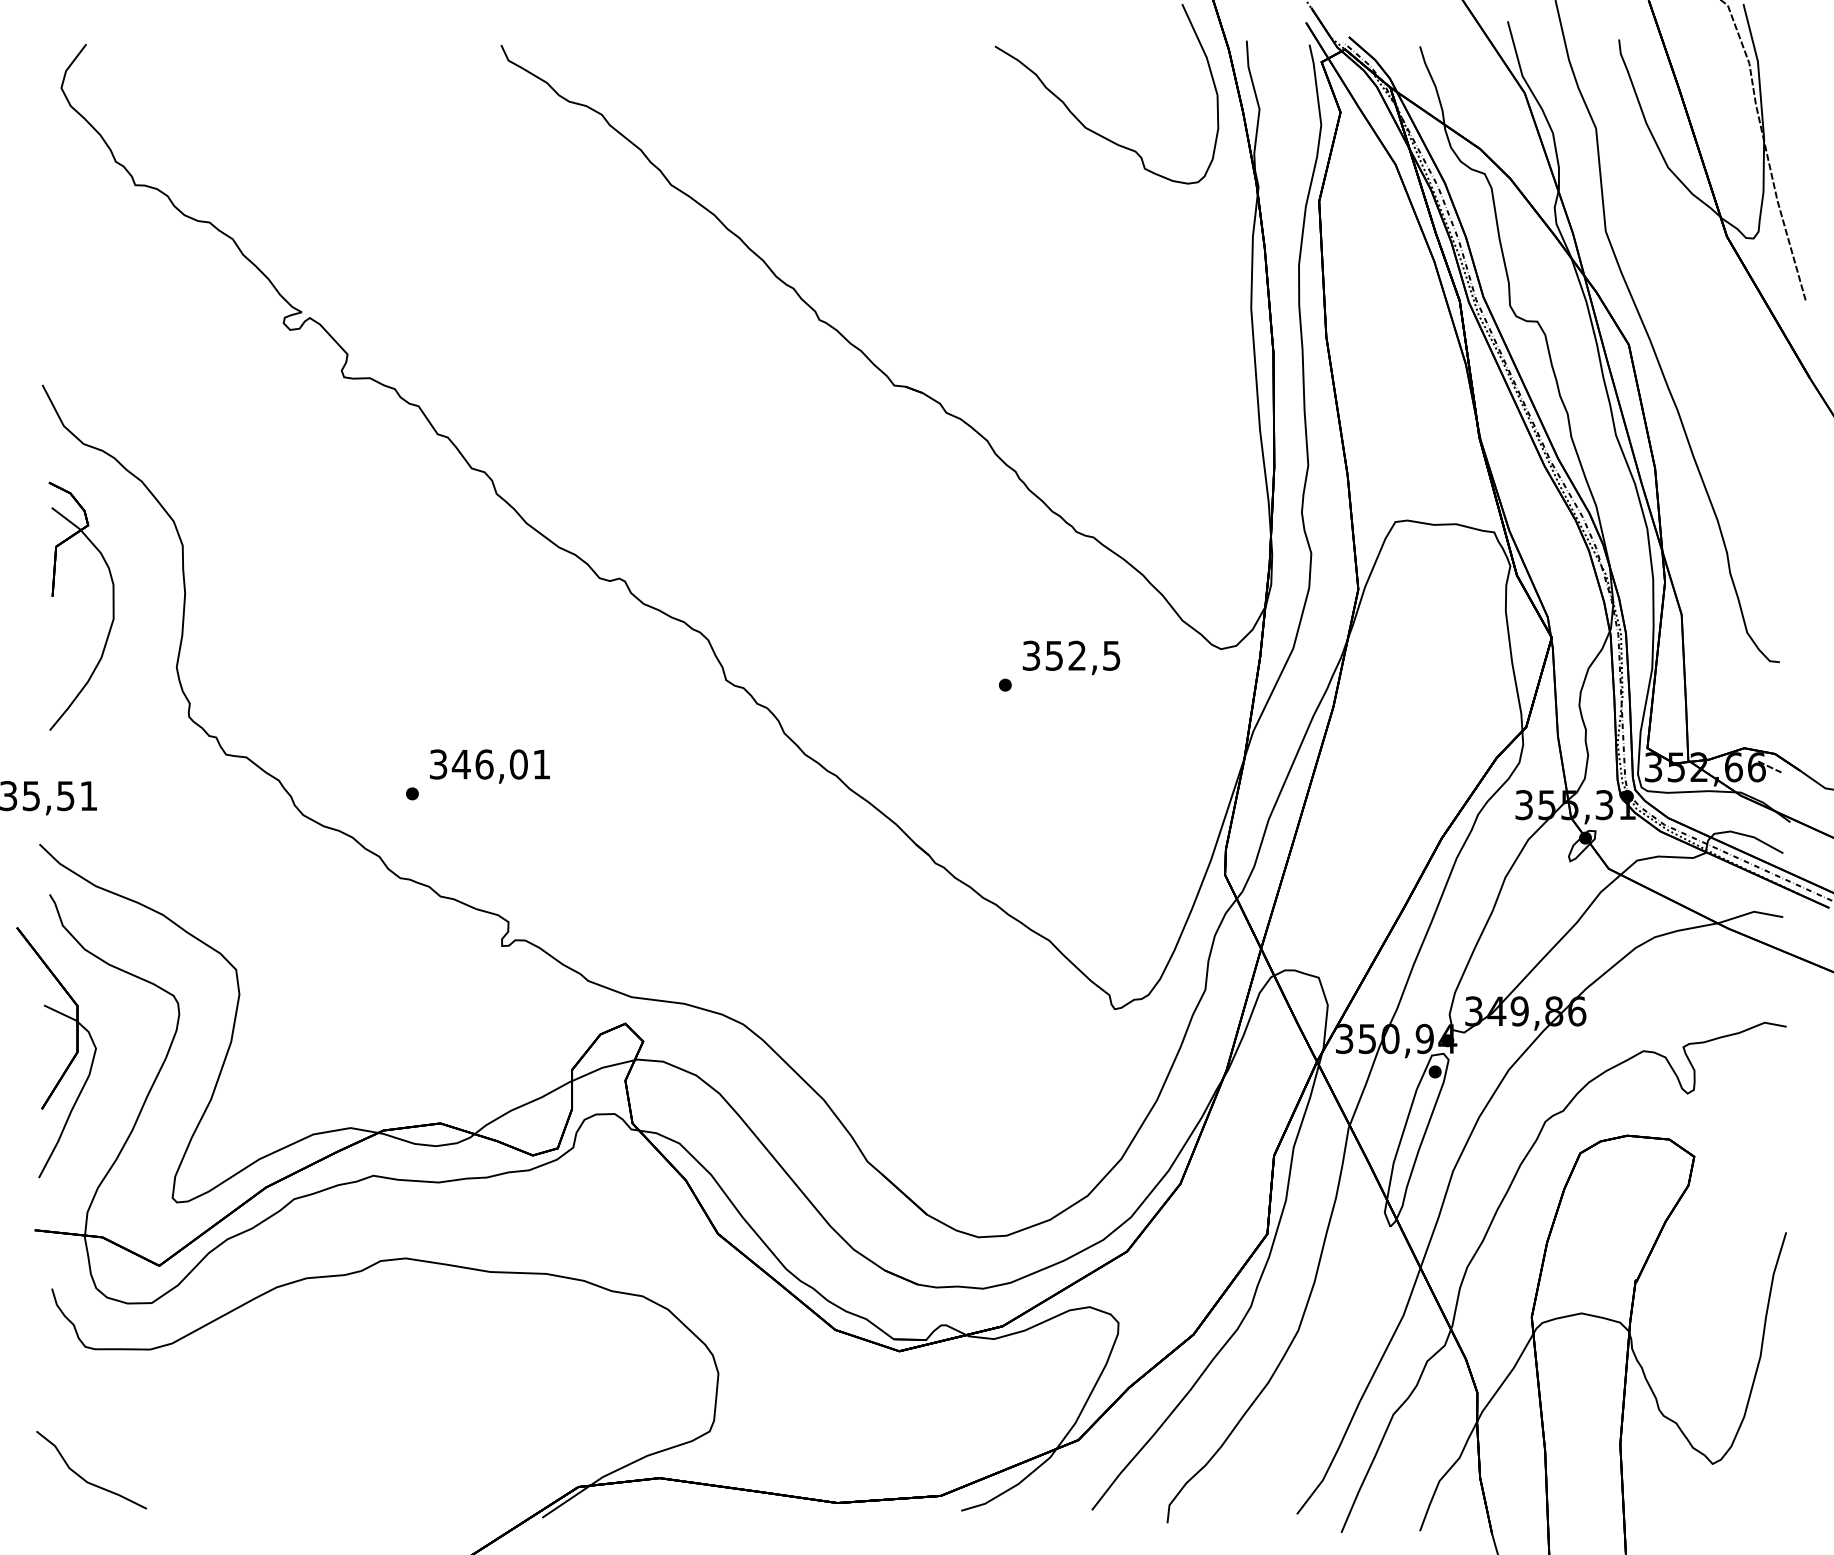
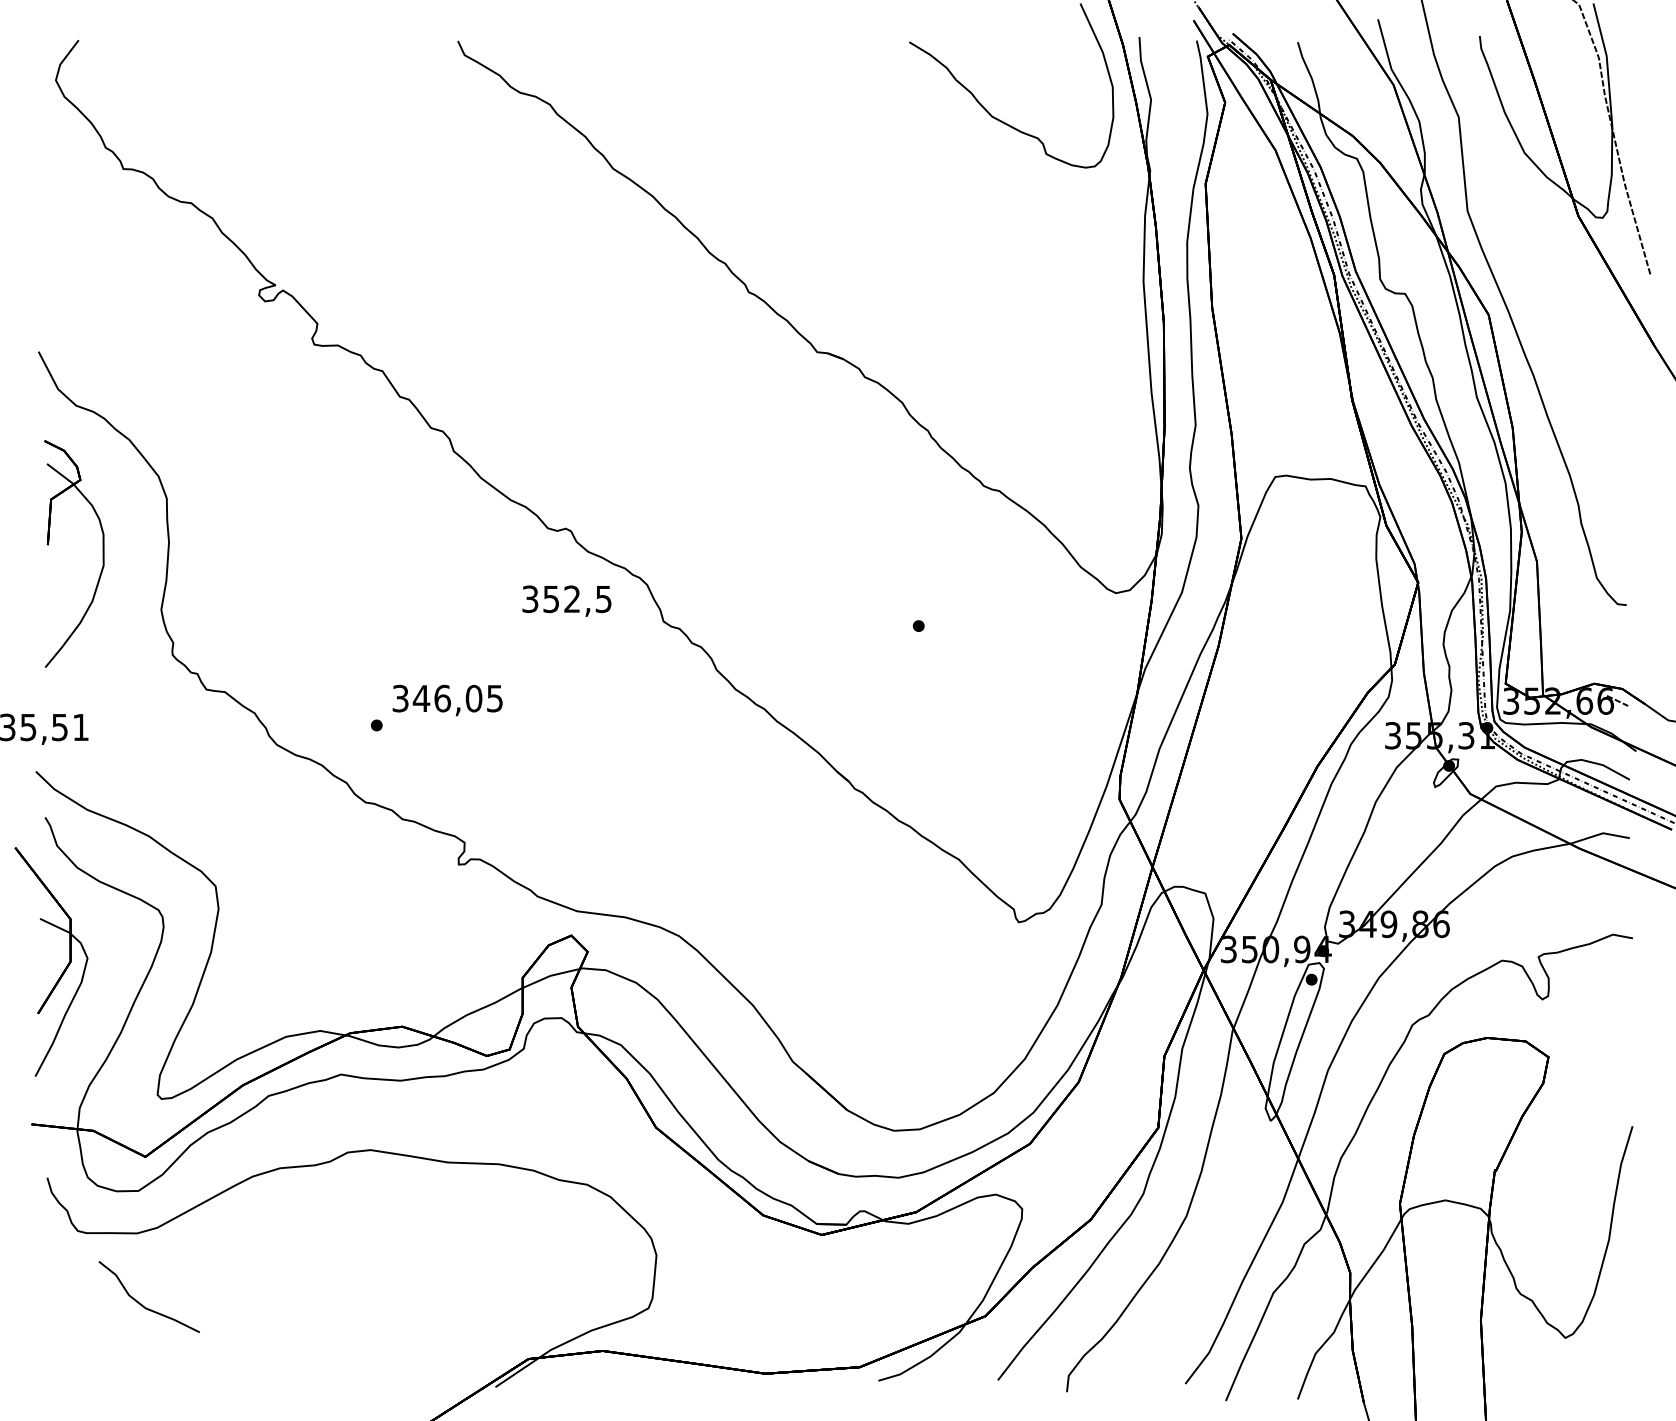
text: (1071, 657) -> (566, 600), moved
text: (541, 764) -> (494, 698), 346,01 -> 346,05
curve: (84, 1478) -> (142, 1304), moved

